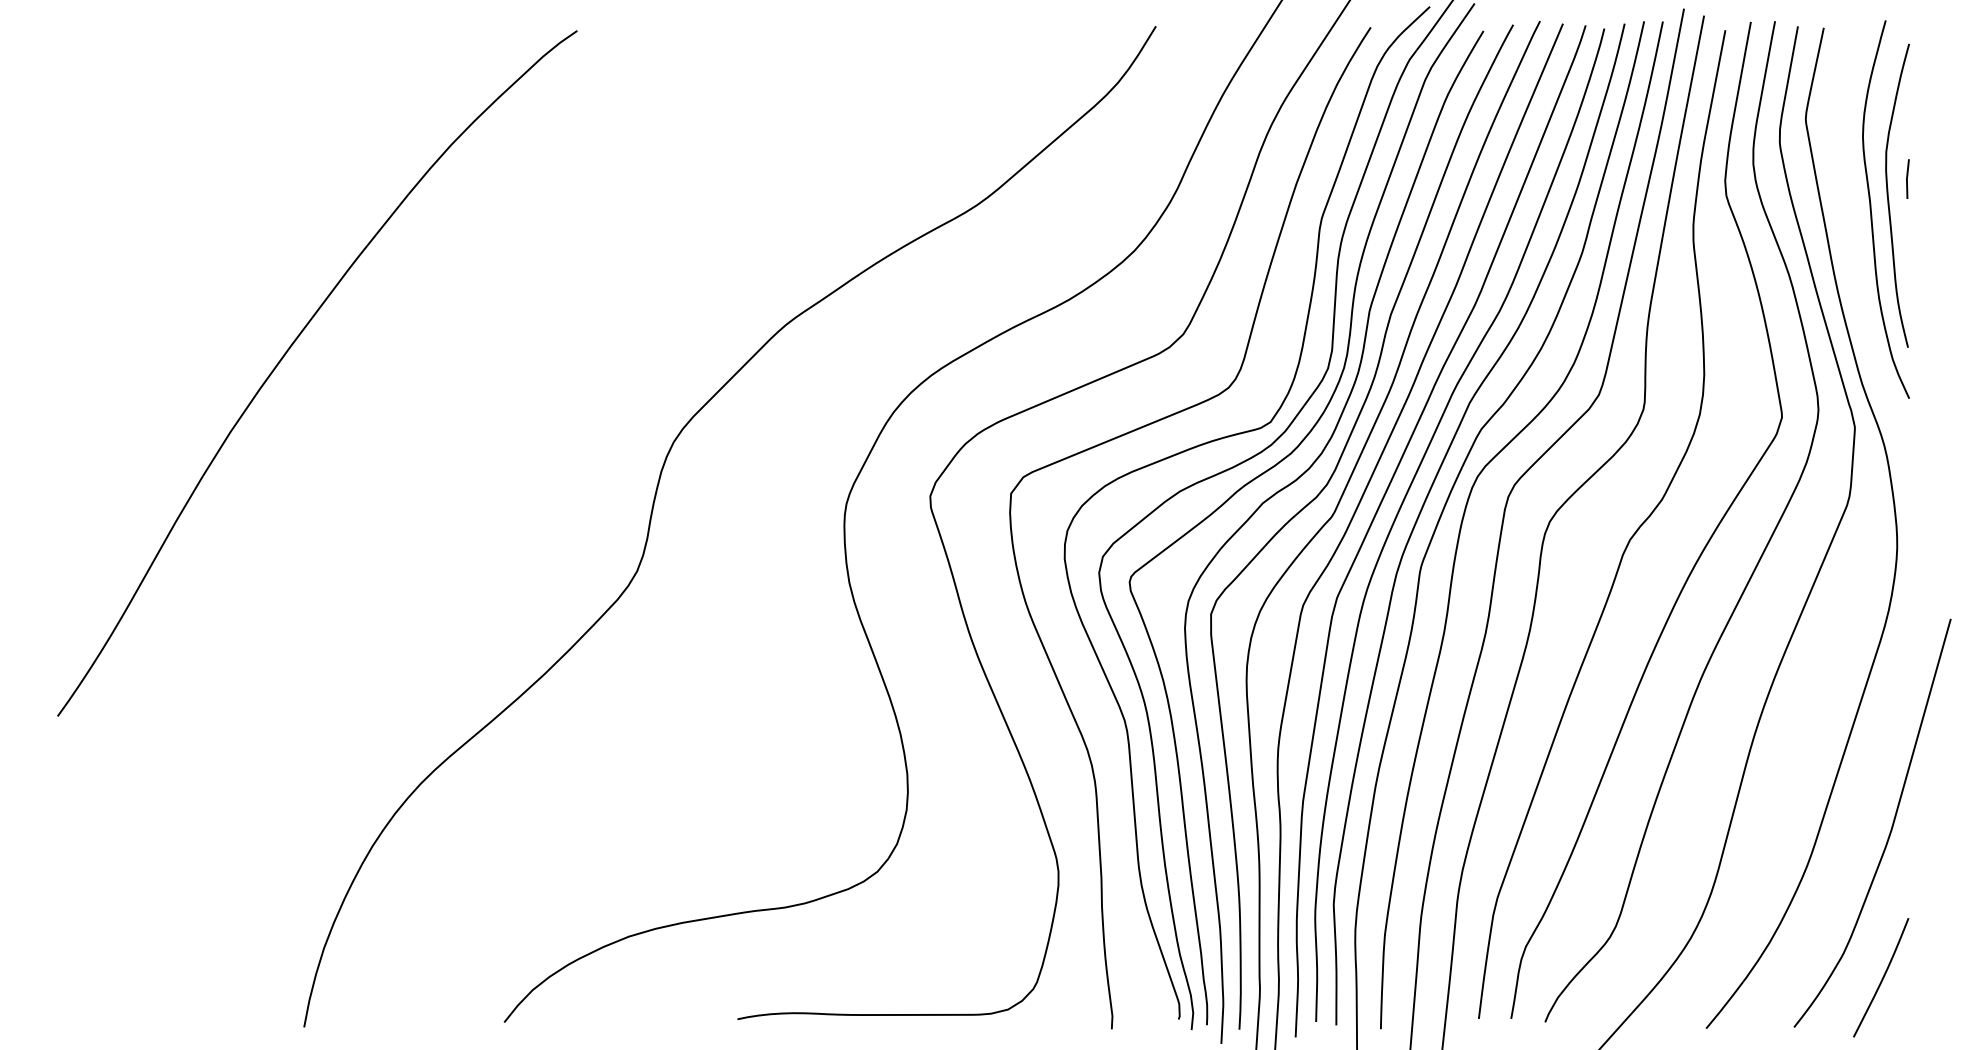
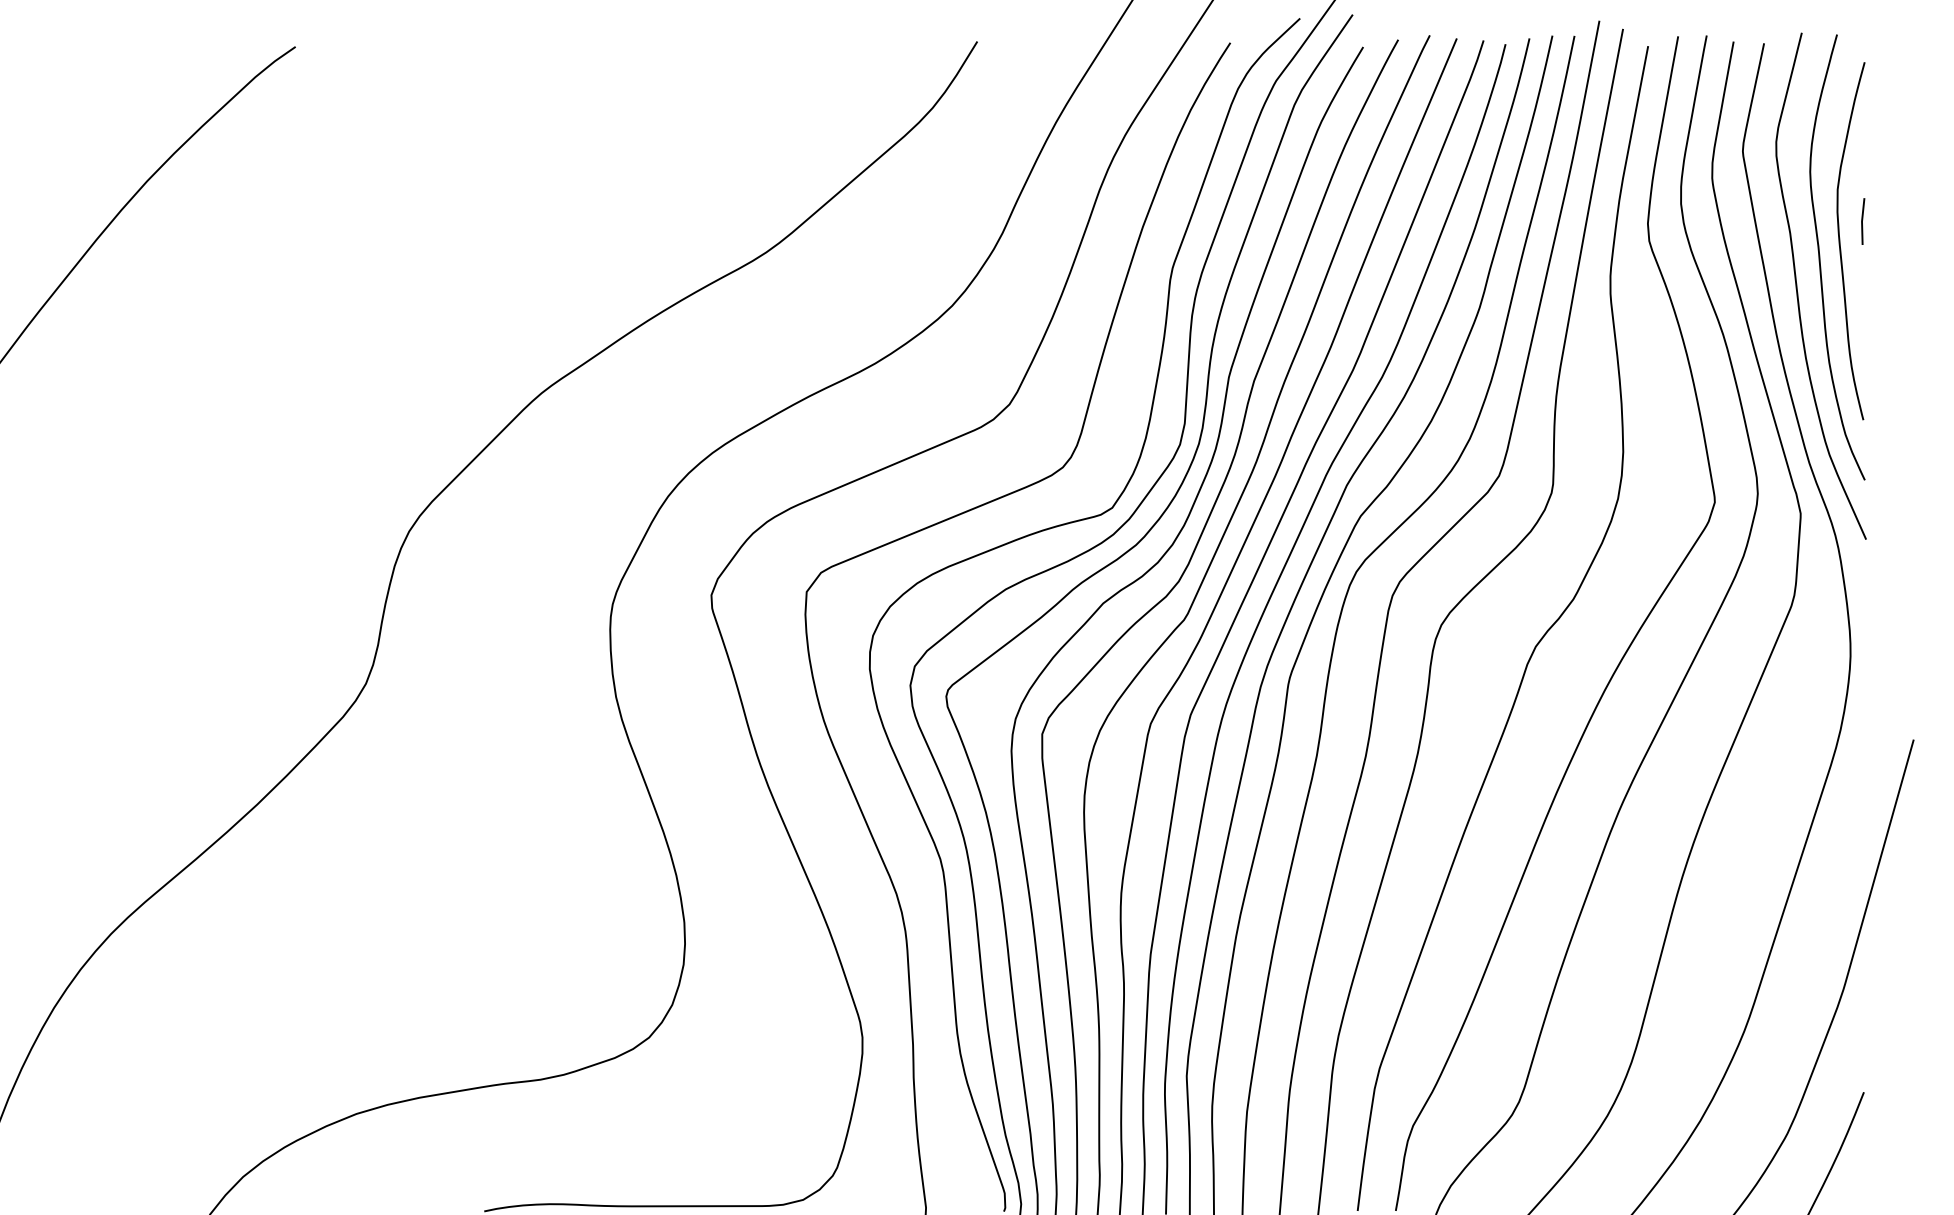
curve: (1852, 233) -> (1797, 285), added

